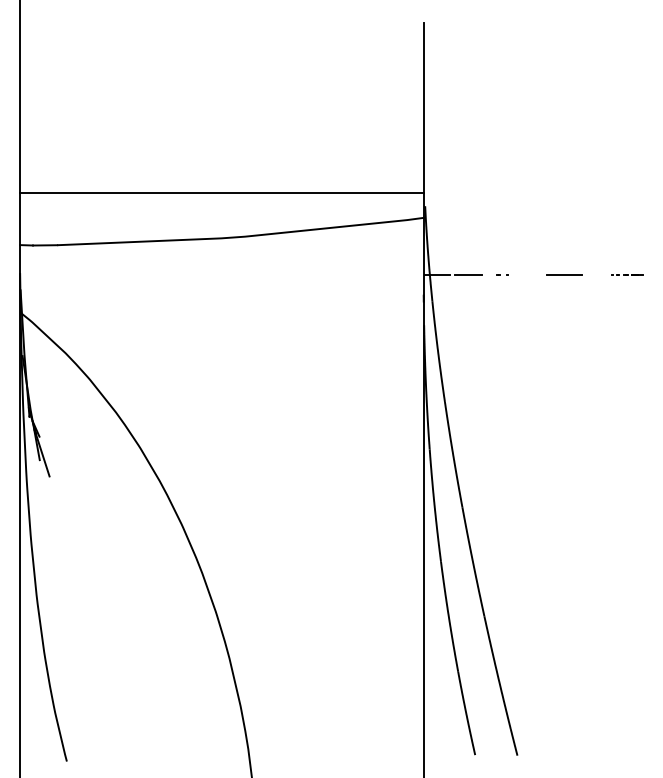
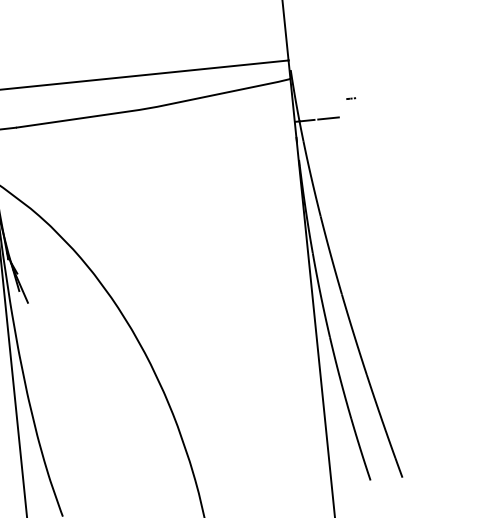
line: (500, 274) -> (349, 98), moved
line: (564, 274) -> (401, 110), removed
line: (627, 274) -> (448, 106), removed

